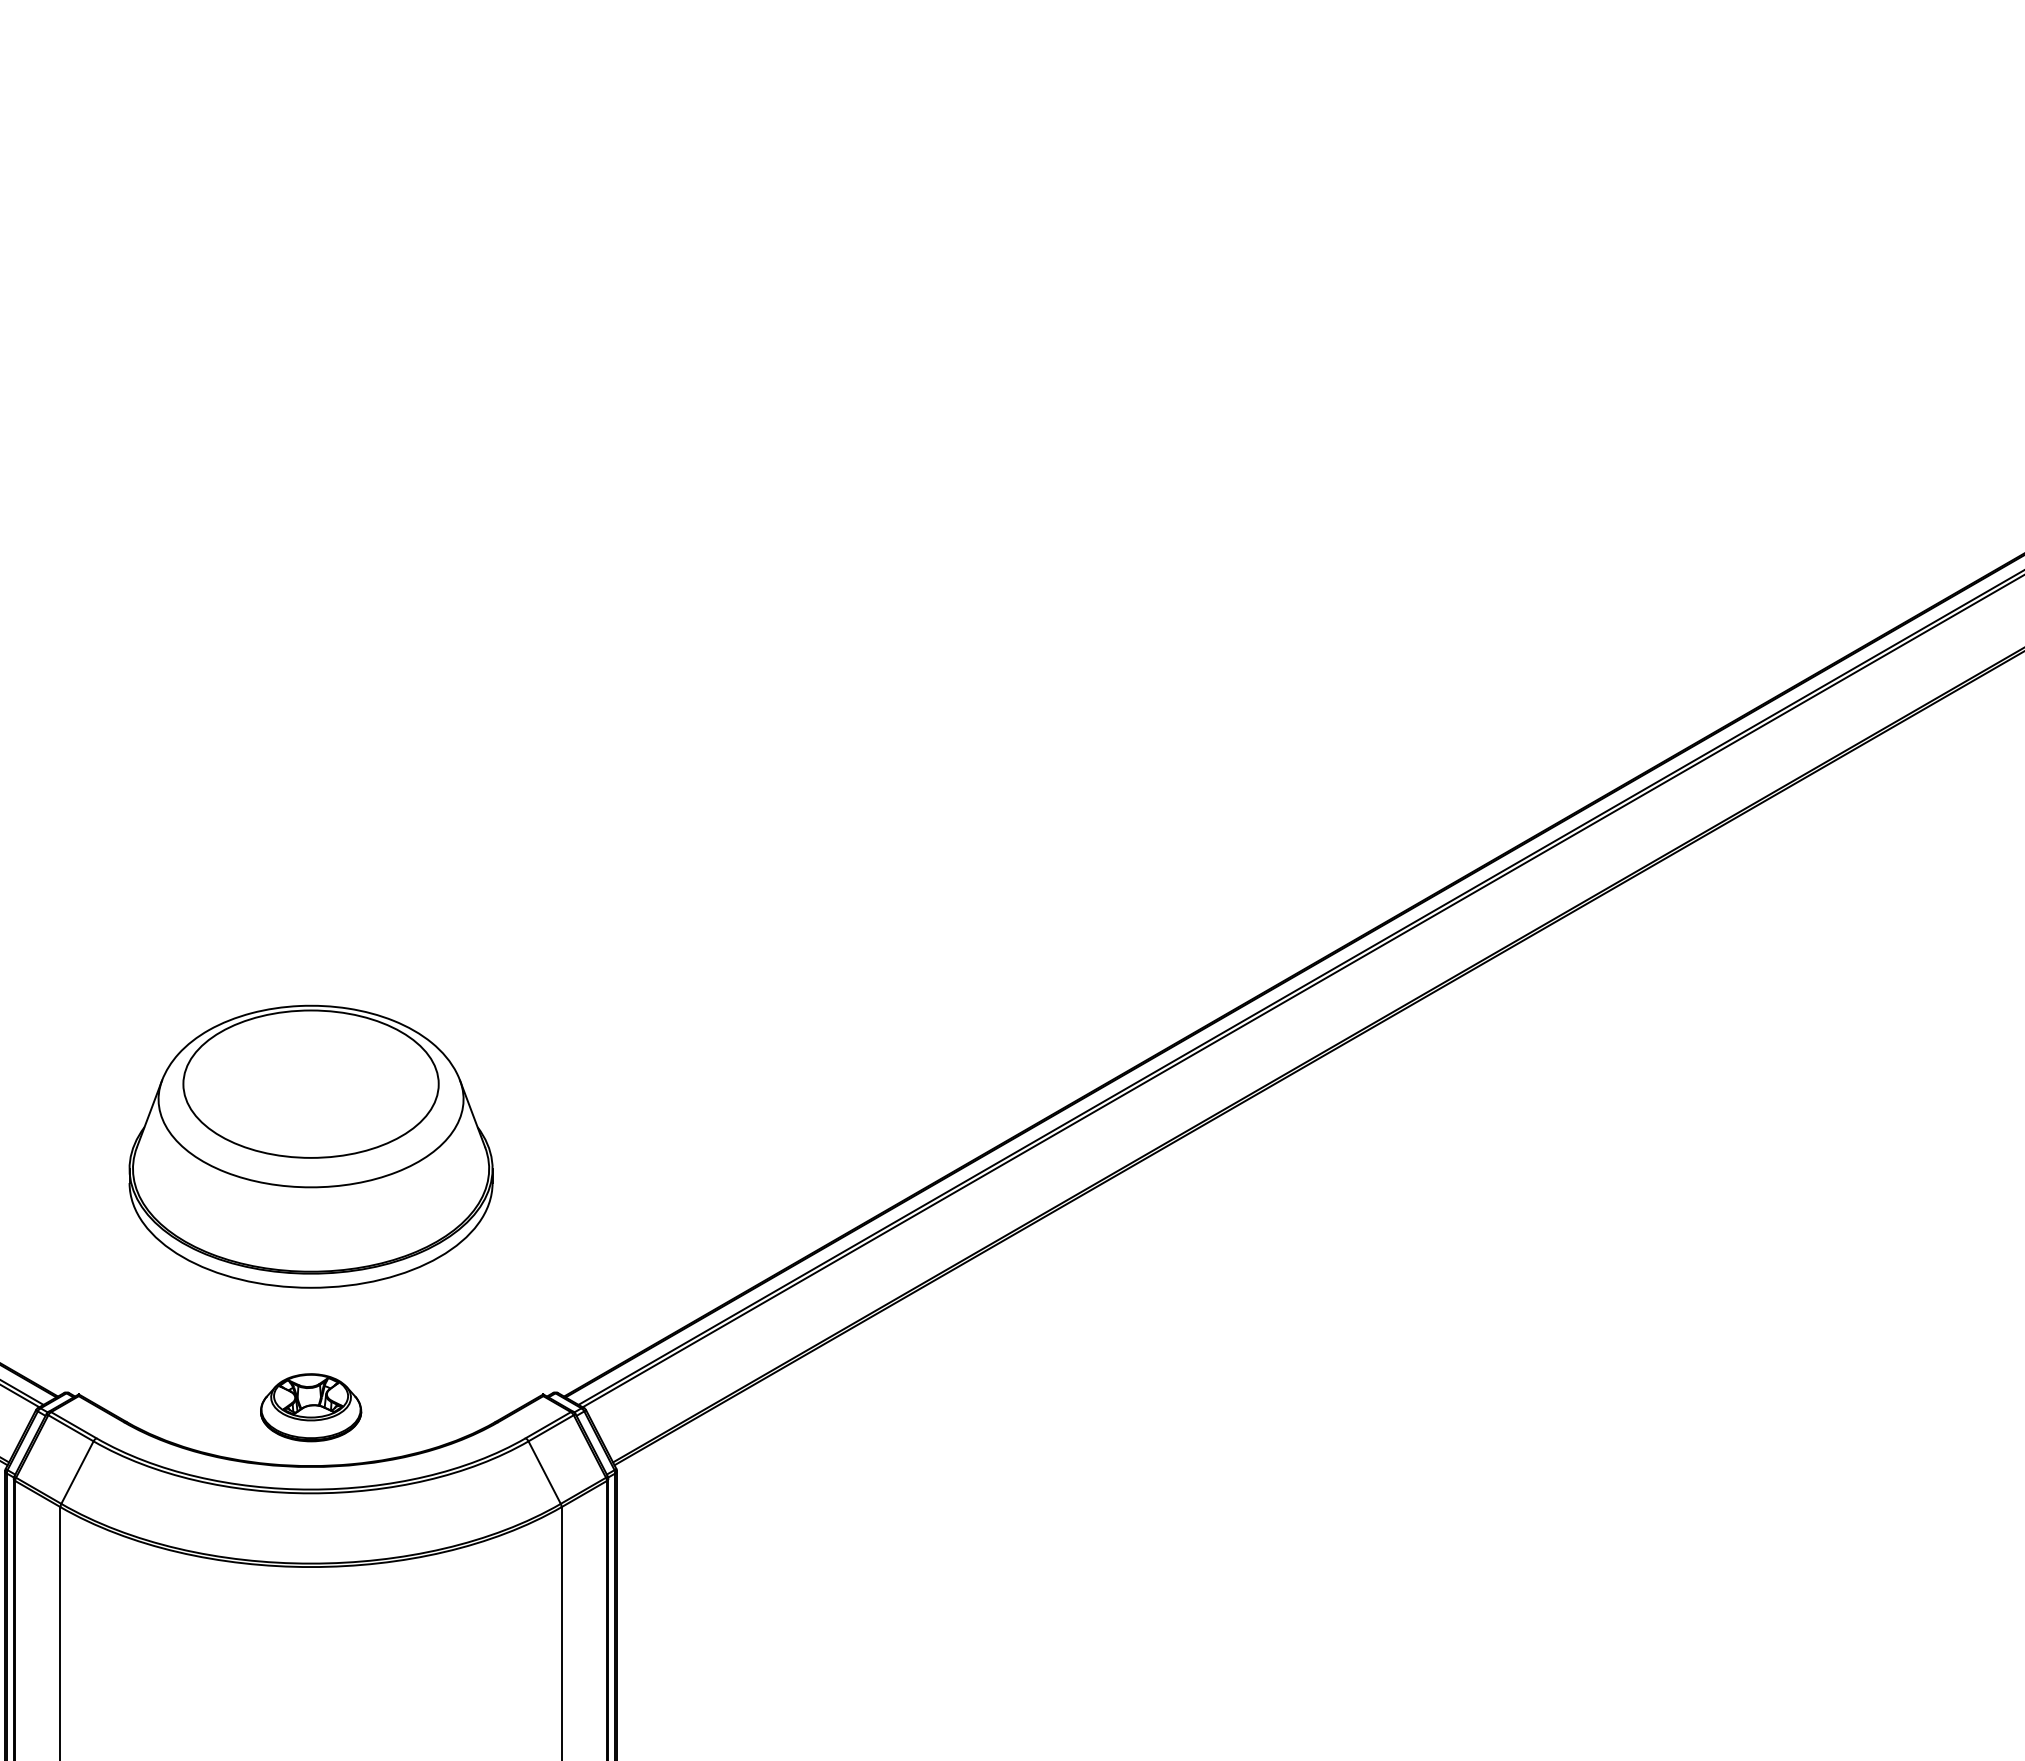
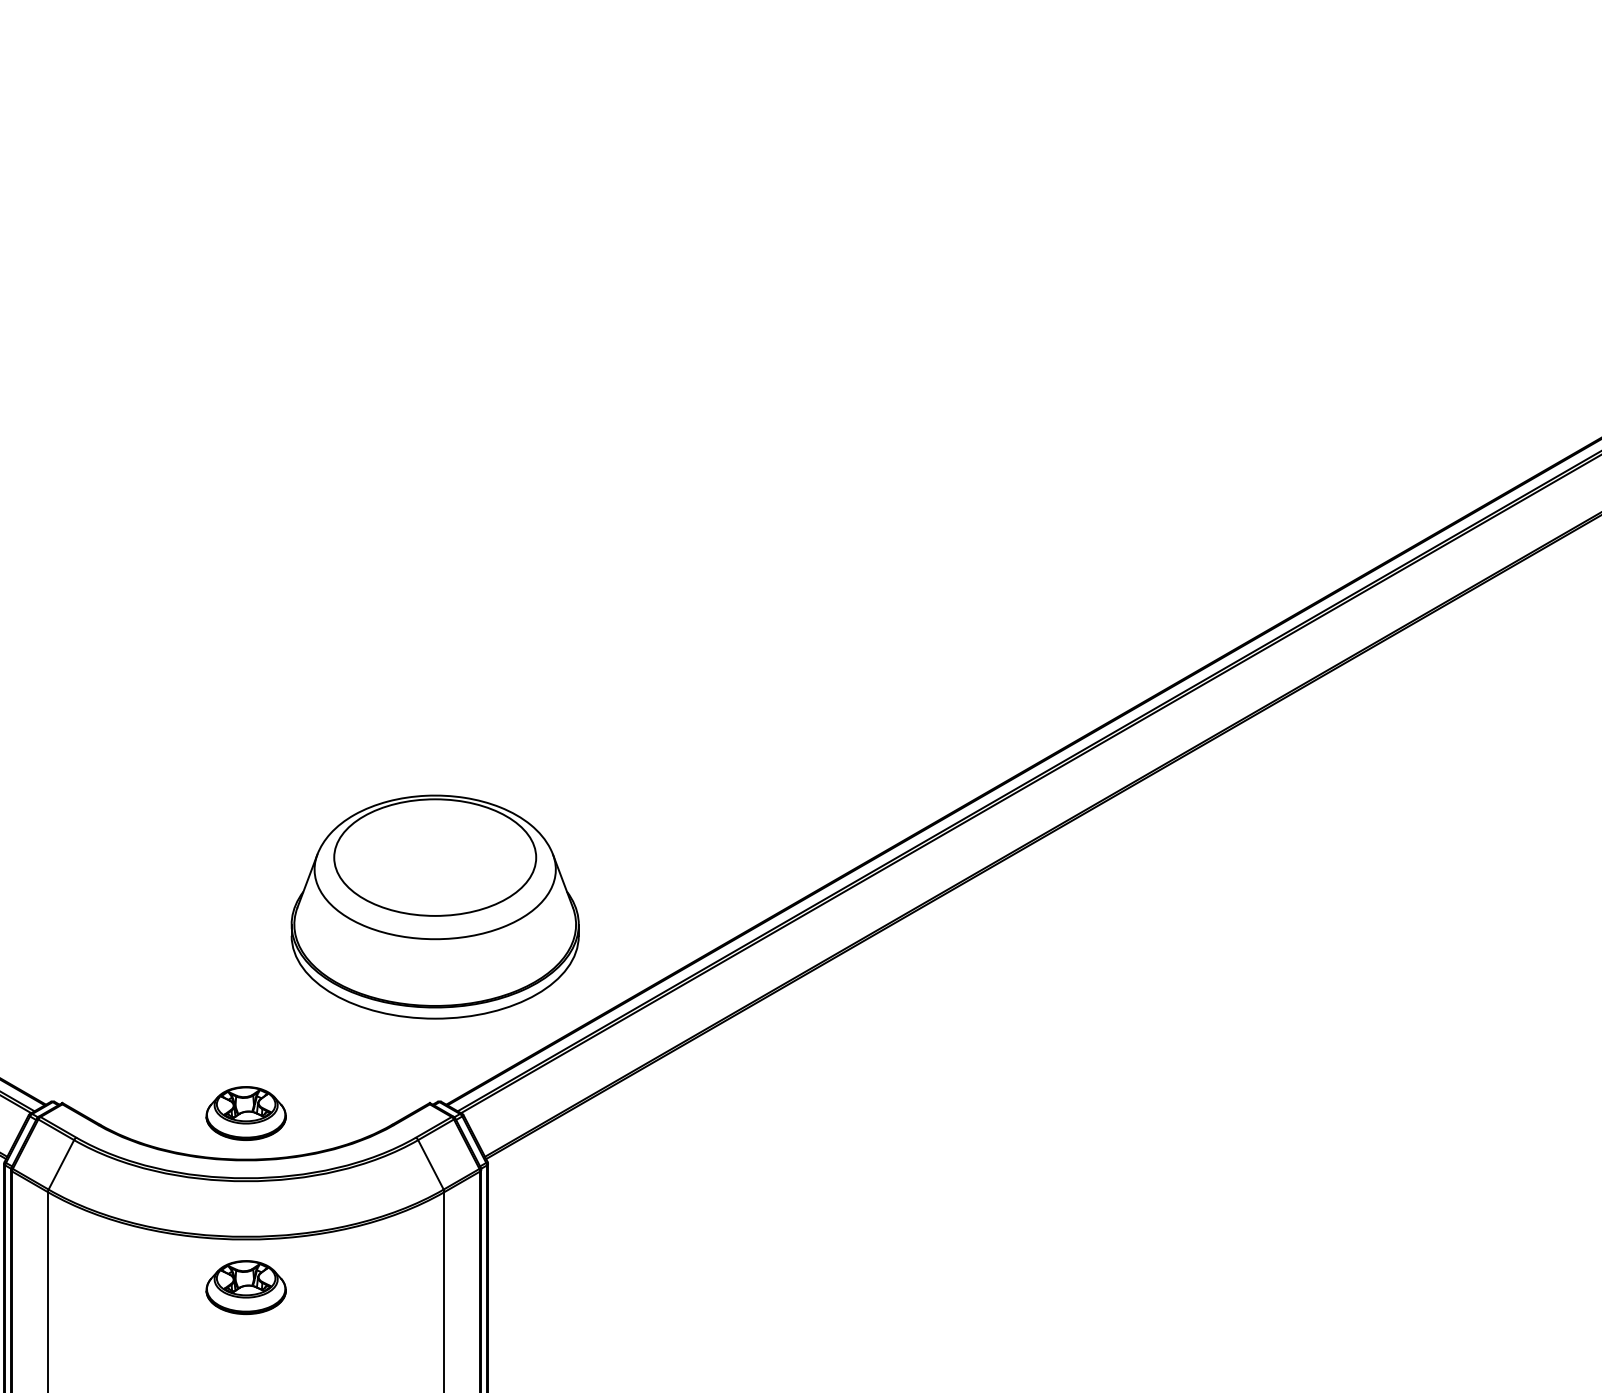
part: (310, 1146) -> (434, 906), moved
part: (311, 1627) -> (246, 1287), added

